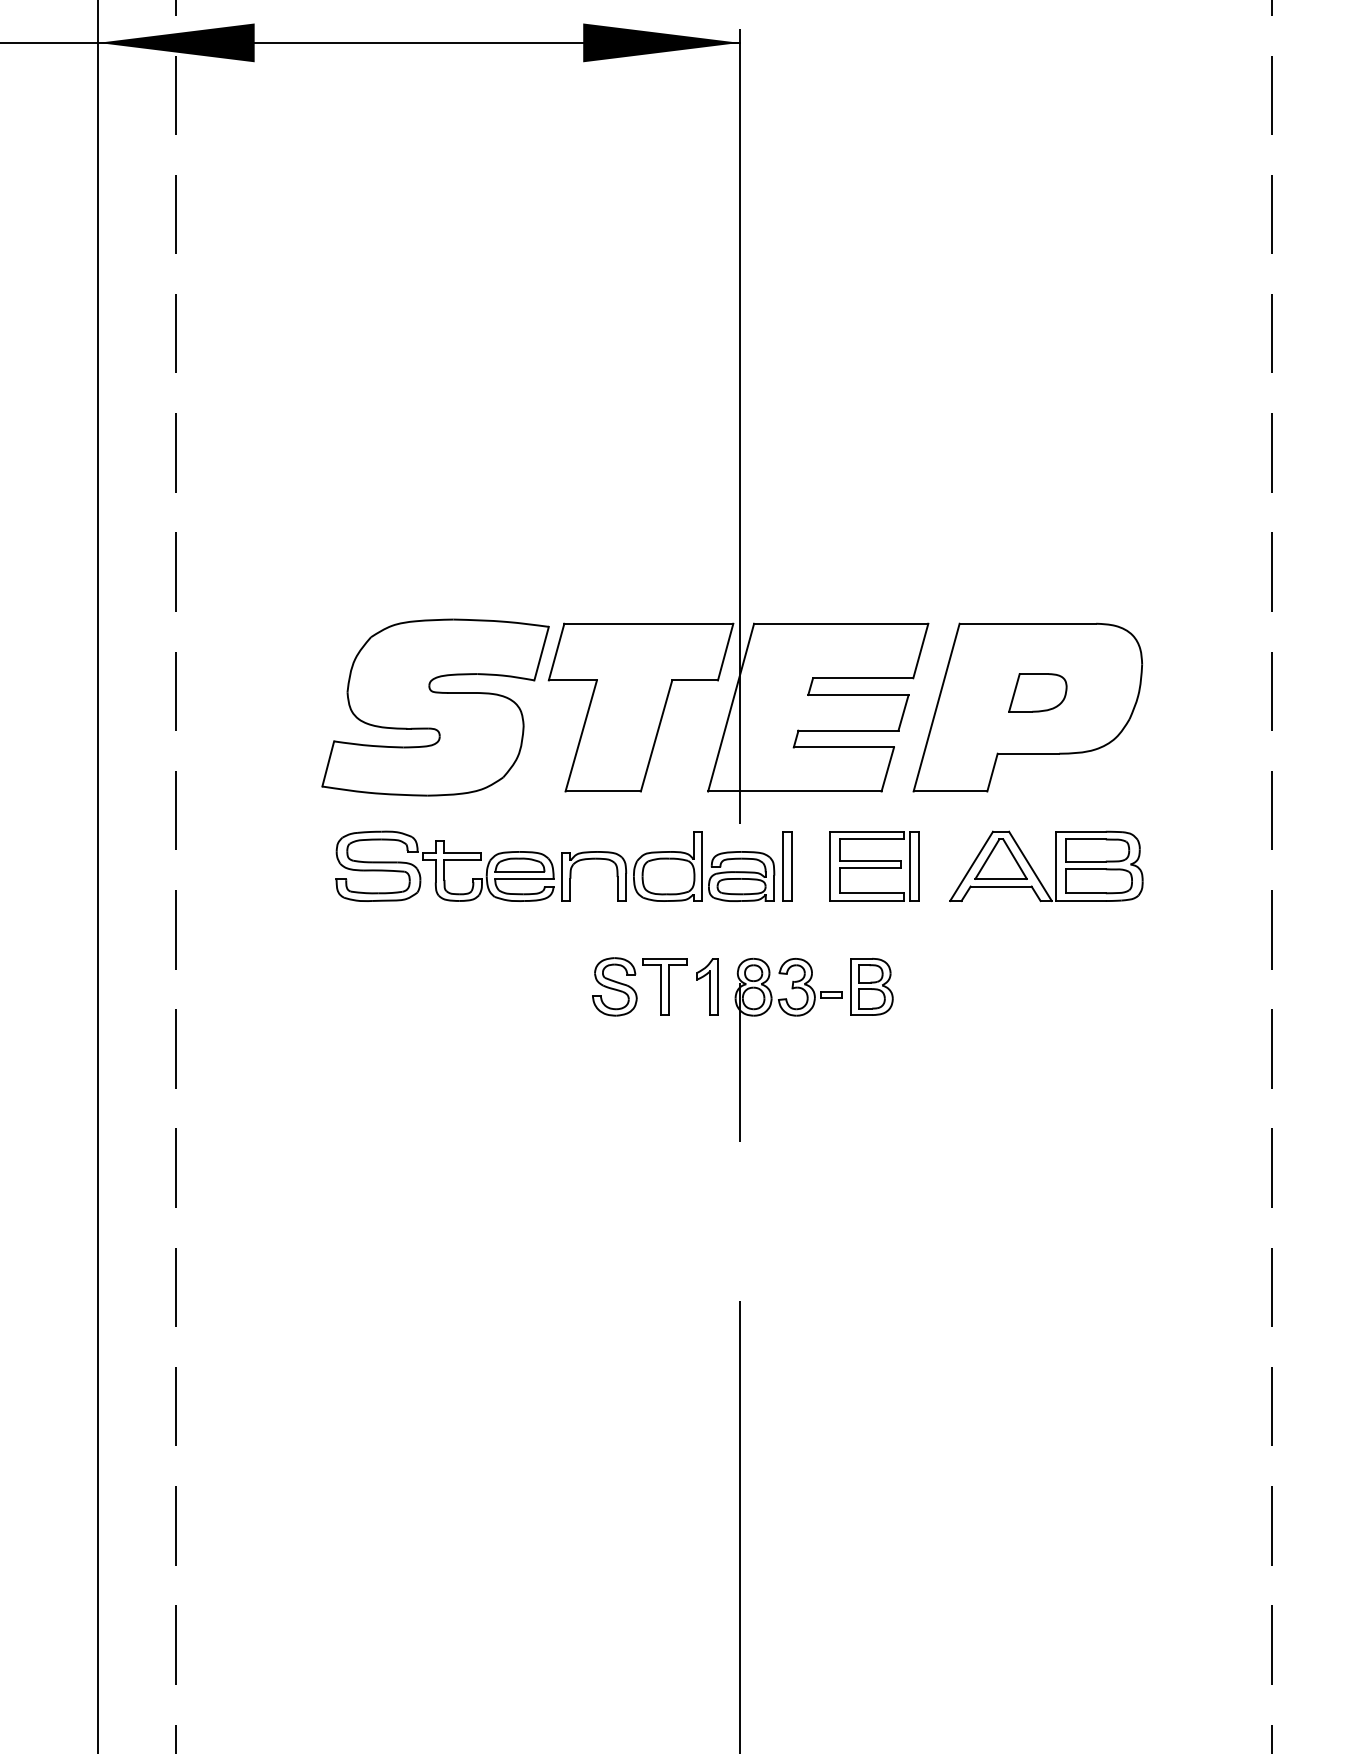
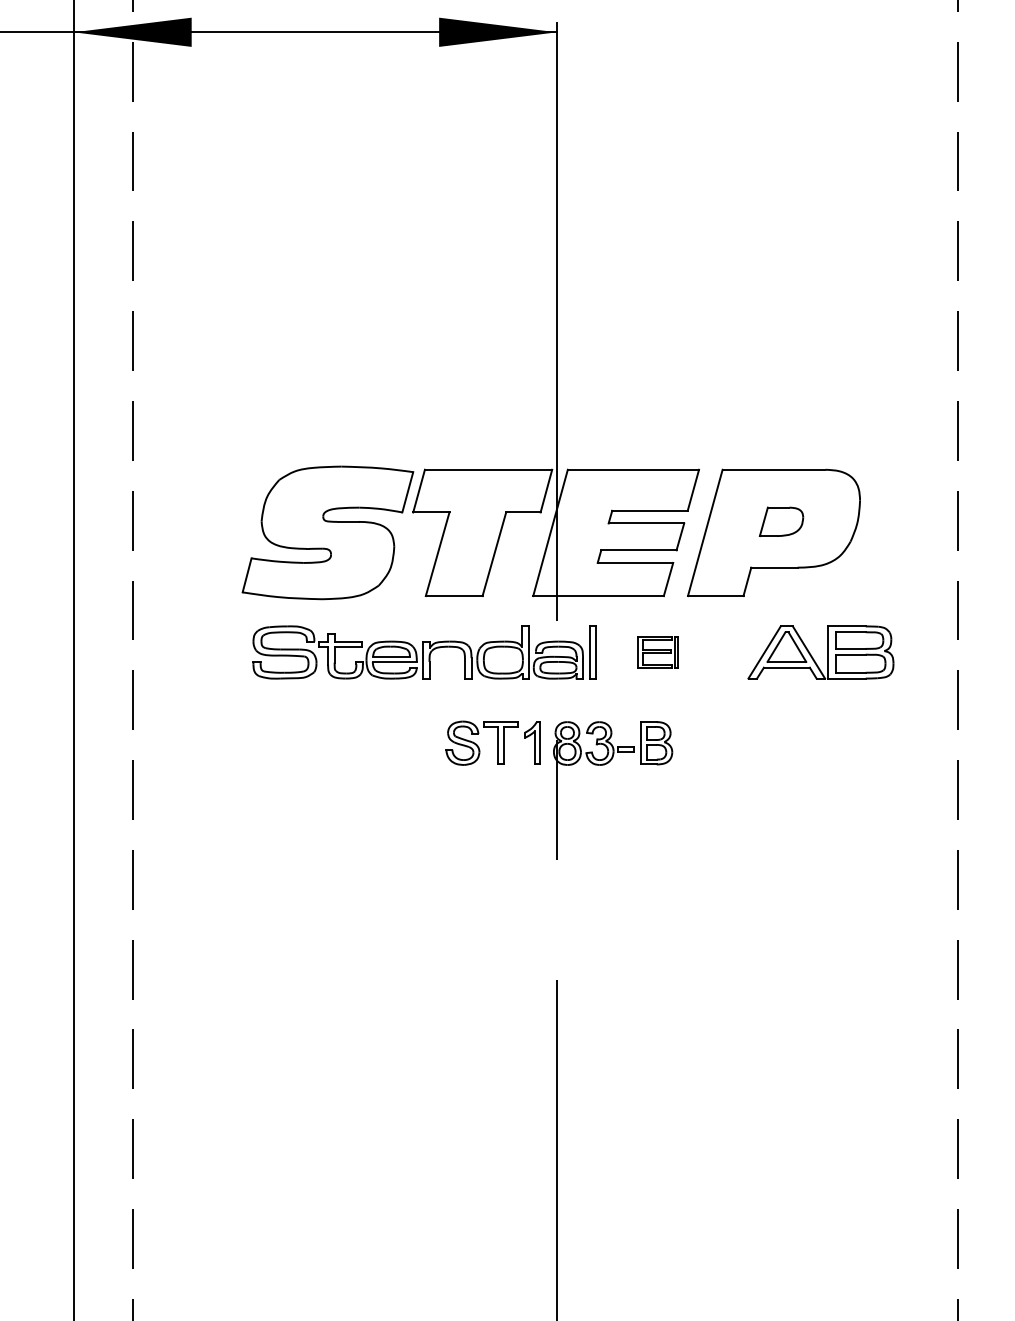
part: (874, 866) -> (658, 652), size x0.6
part: (1055, 866) -> (827, 652), moved

